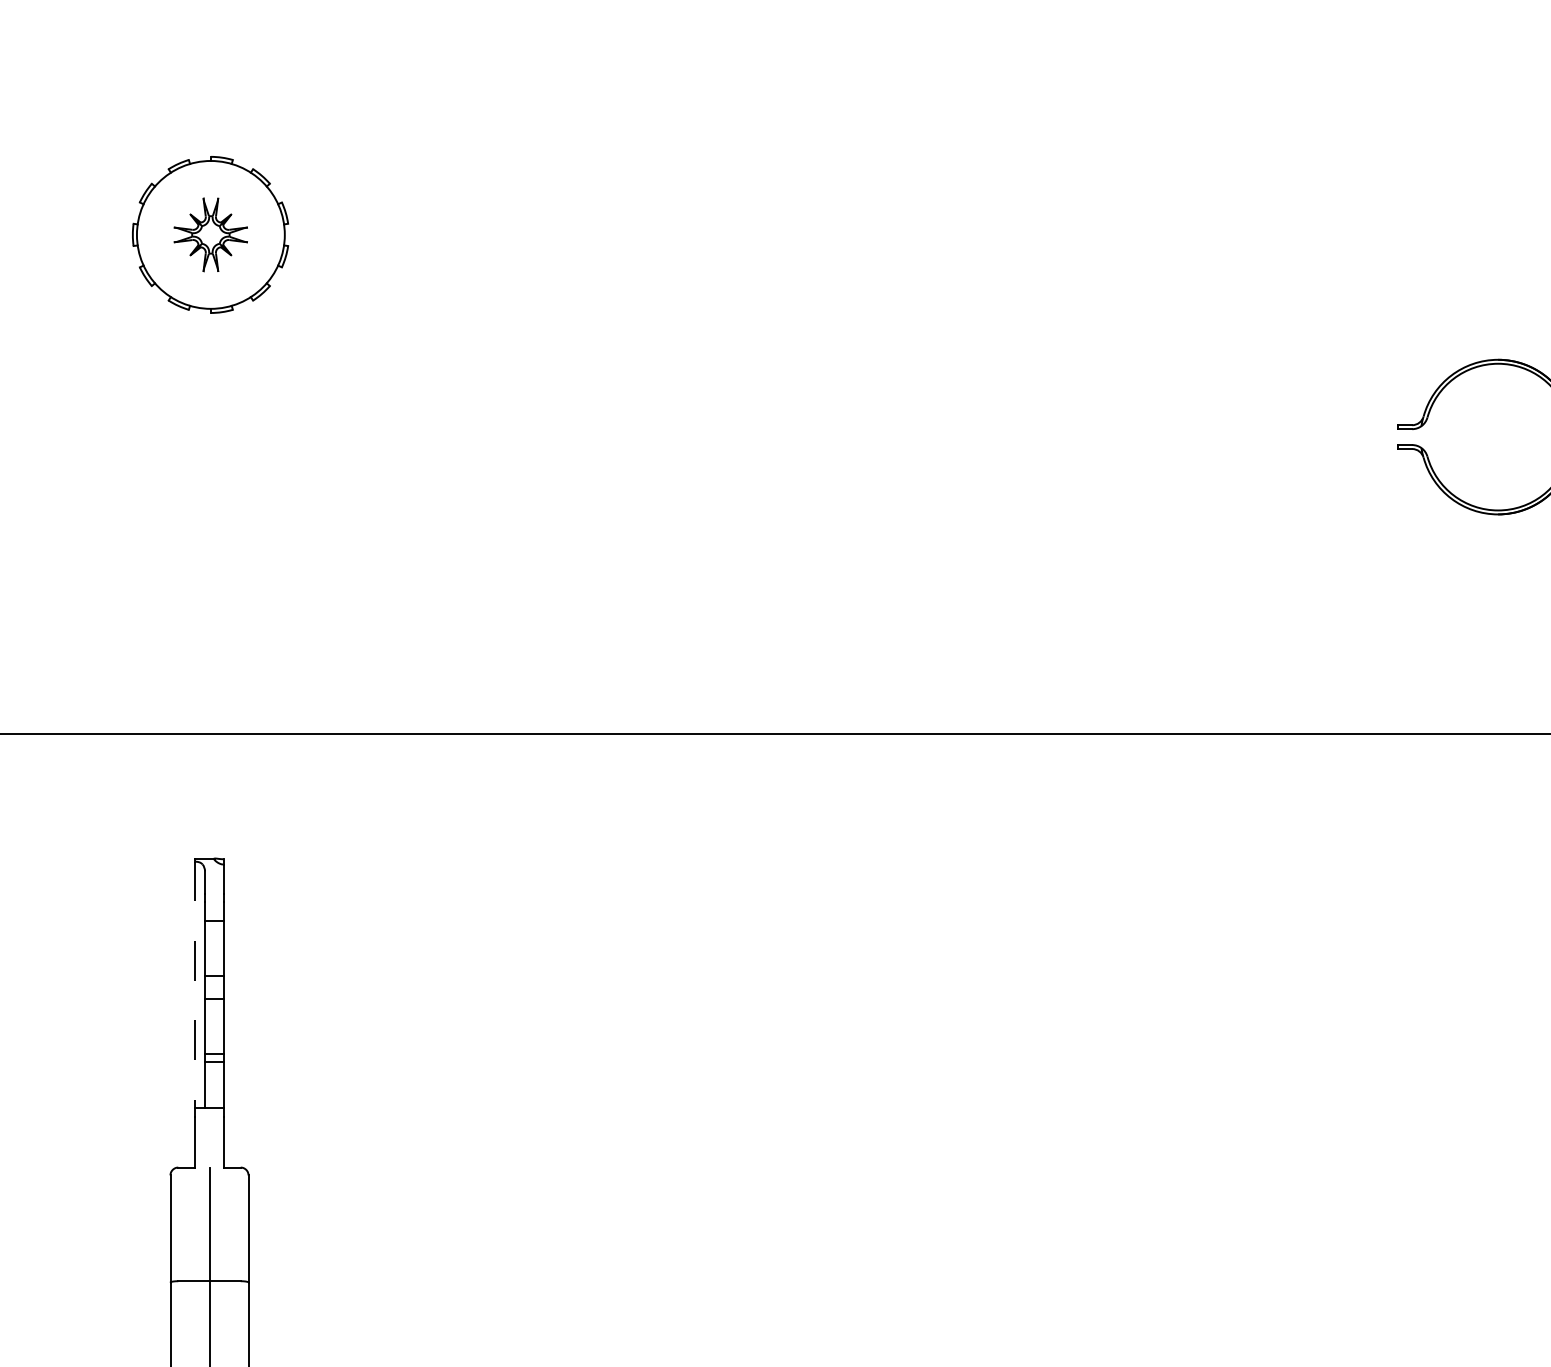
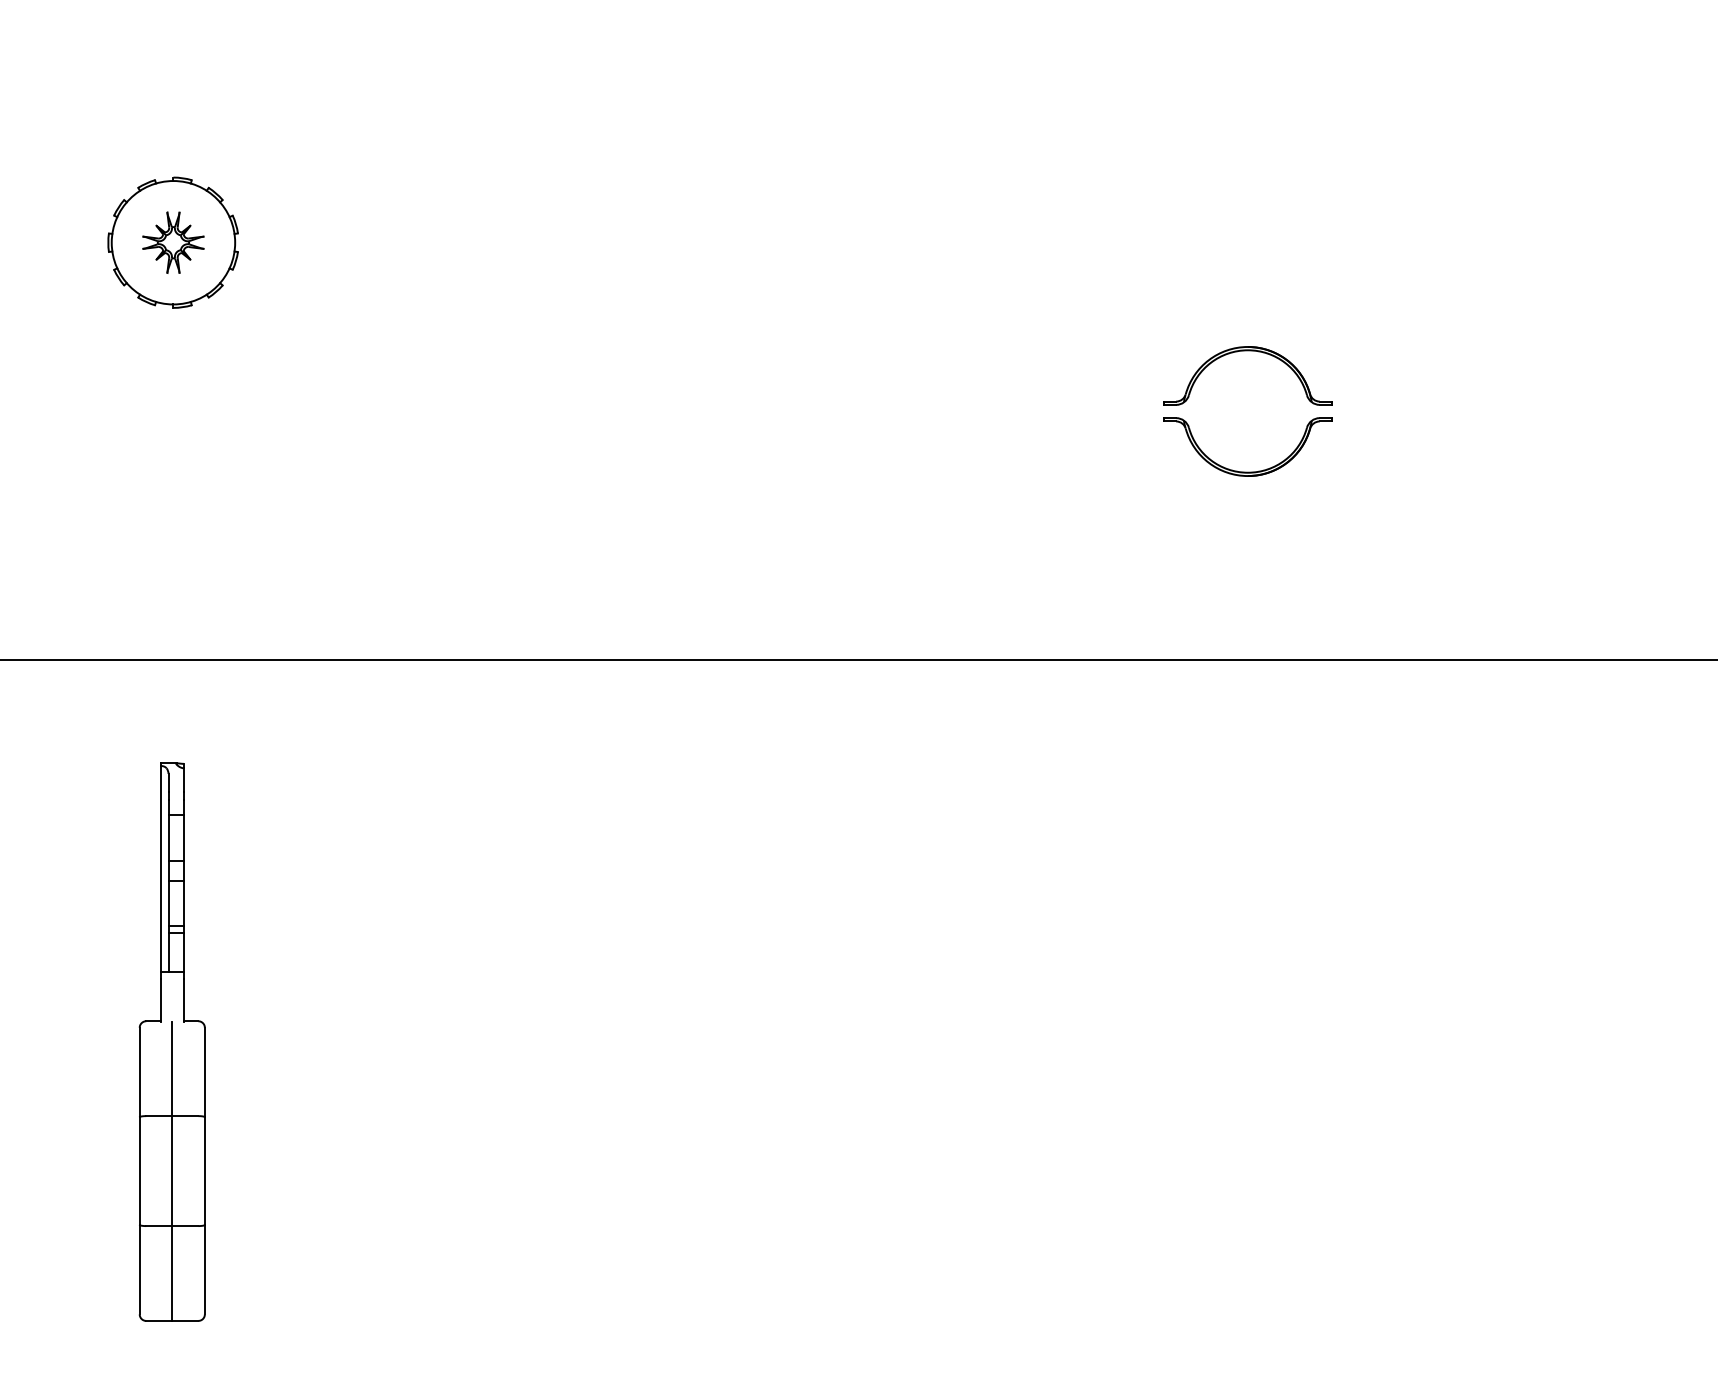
line: (195, 984) -> (160, 868), dashed -> solid

